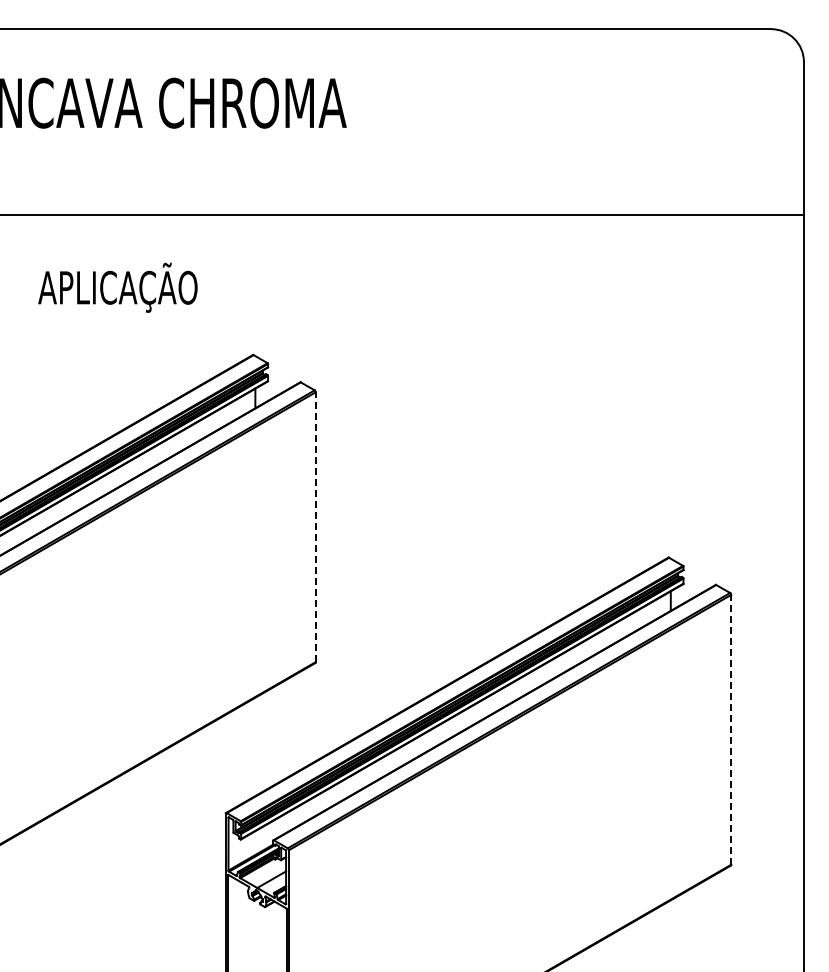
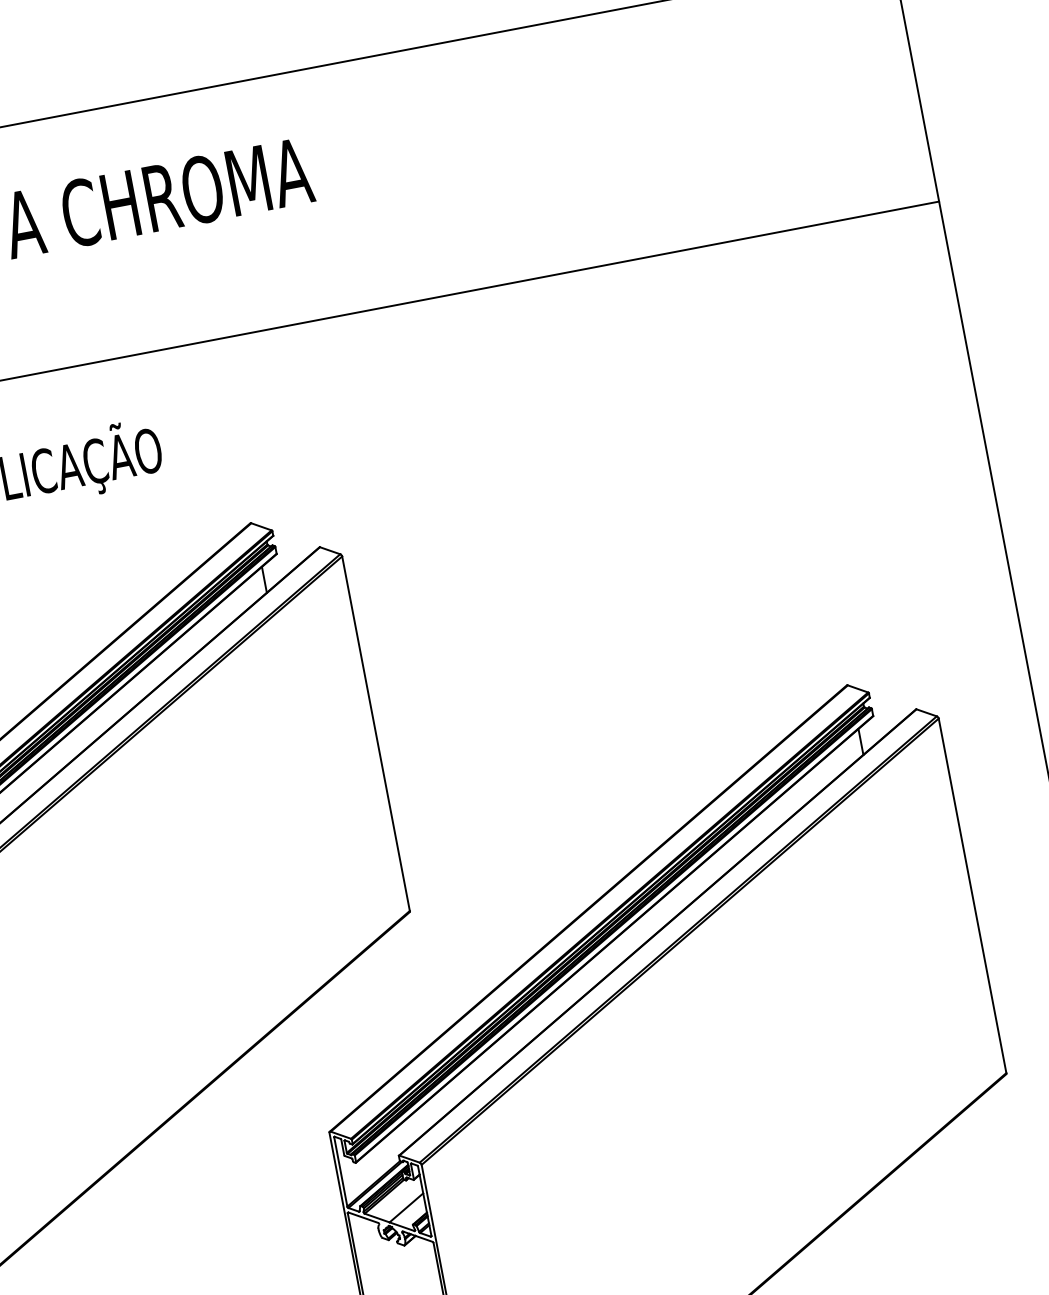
line: (315, 527) -> (375, 734), dashed -> solid
line: (731, 729) -> (972, 895), dashed -> solid

